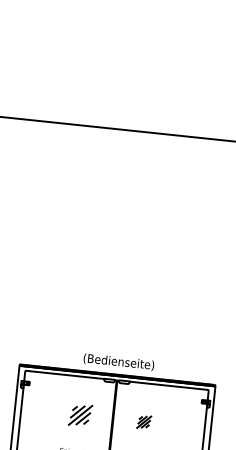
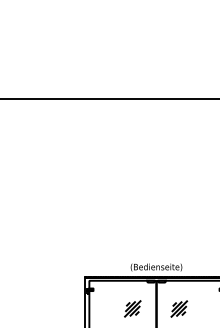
part: (144, 421) -> (179, 308), size x1.67

